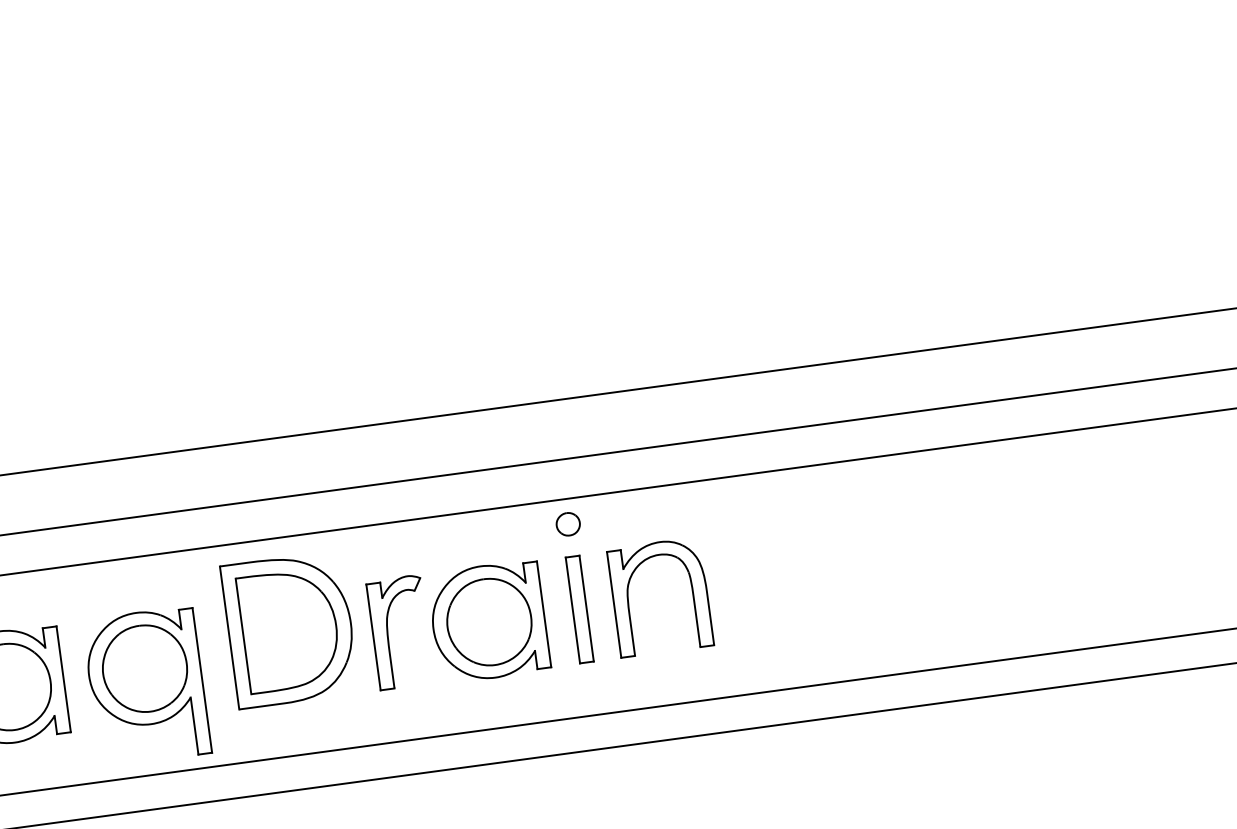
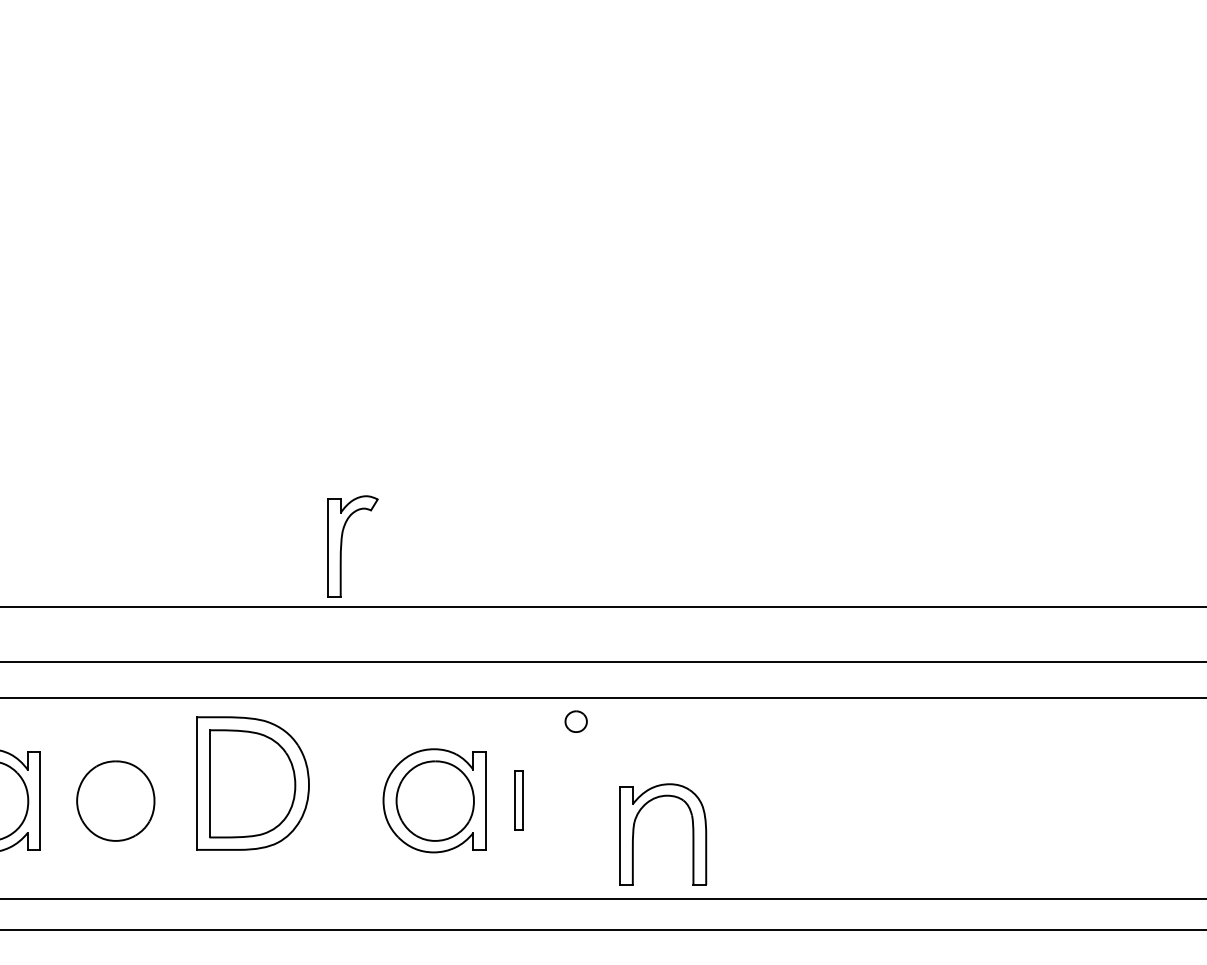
part: (567, 524) -> (575, 721), moved
part: (629, 601) -> (634, 834), moved
part: (580, 609) -> (519, 800), size x0.6
part: (388, 632) -> (342, 545), moved
part: (147, 686) -> (115, 817), removed

